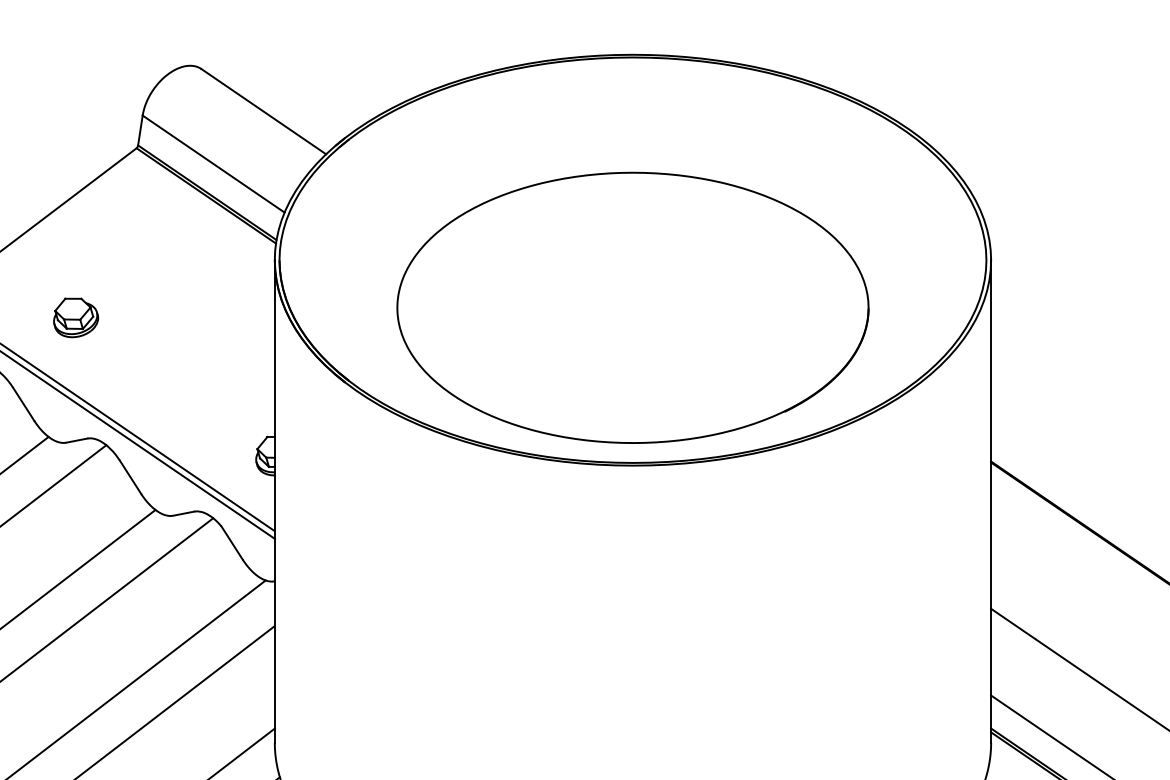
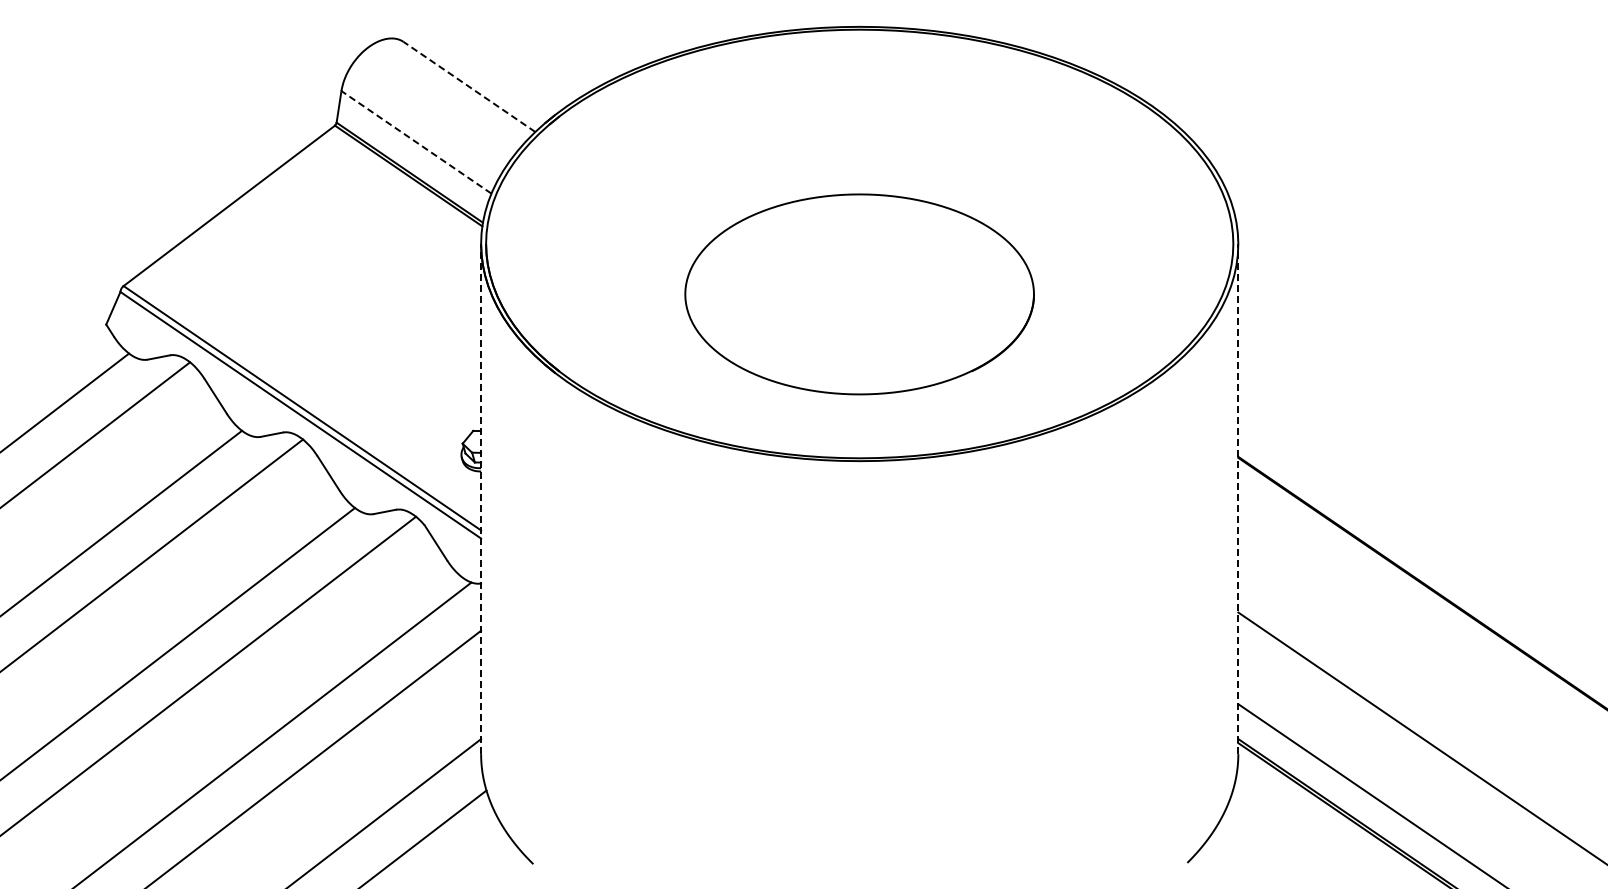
line: (263, 111) -> (469, 86), solid -> dashed
line: (213, 164) -> (416, 142), solid -> dashed
part: (632, 307) -> (859, 294), size x0.7
part: (75, 317) -> (270, 304), removed
line: (275, 500) -> (481, 498), solid -> dashed
line: (991, 500) -> (1238, 498), solid -> dashed

